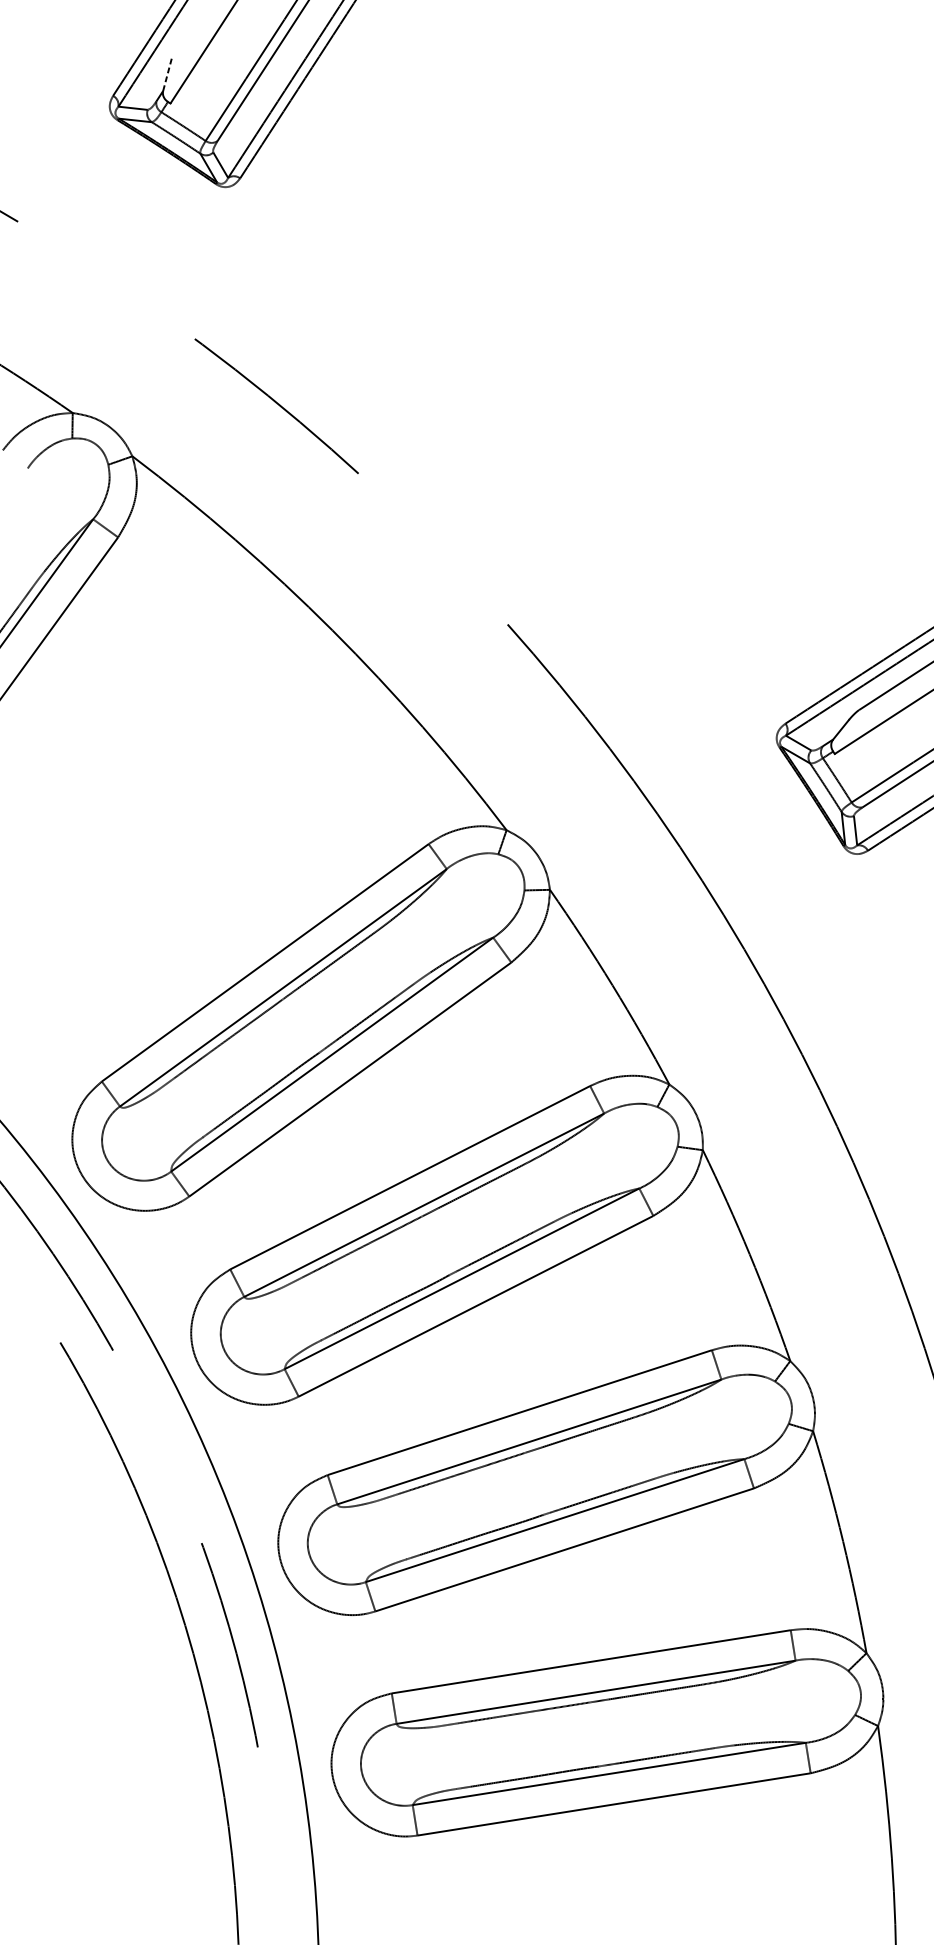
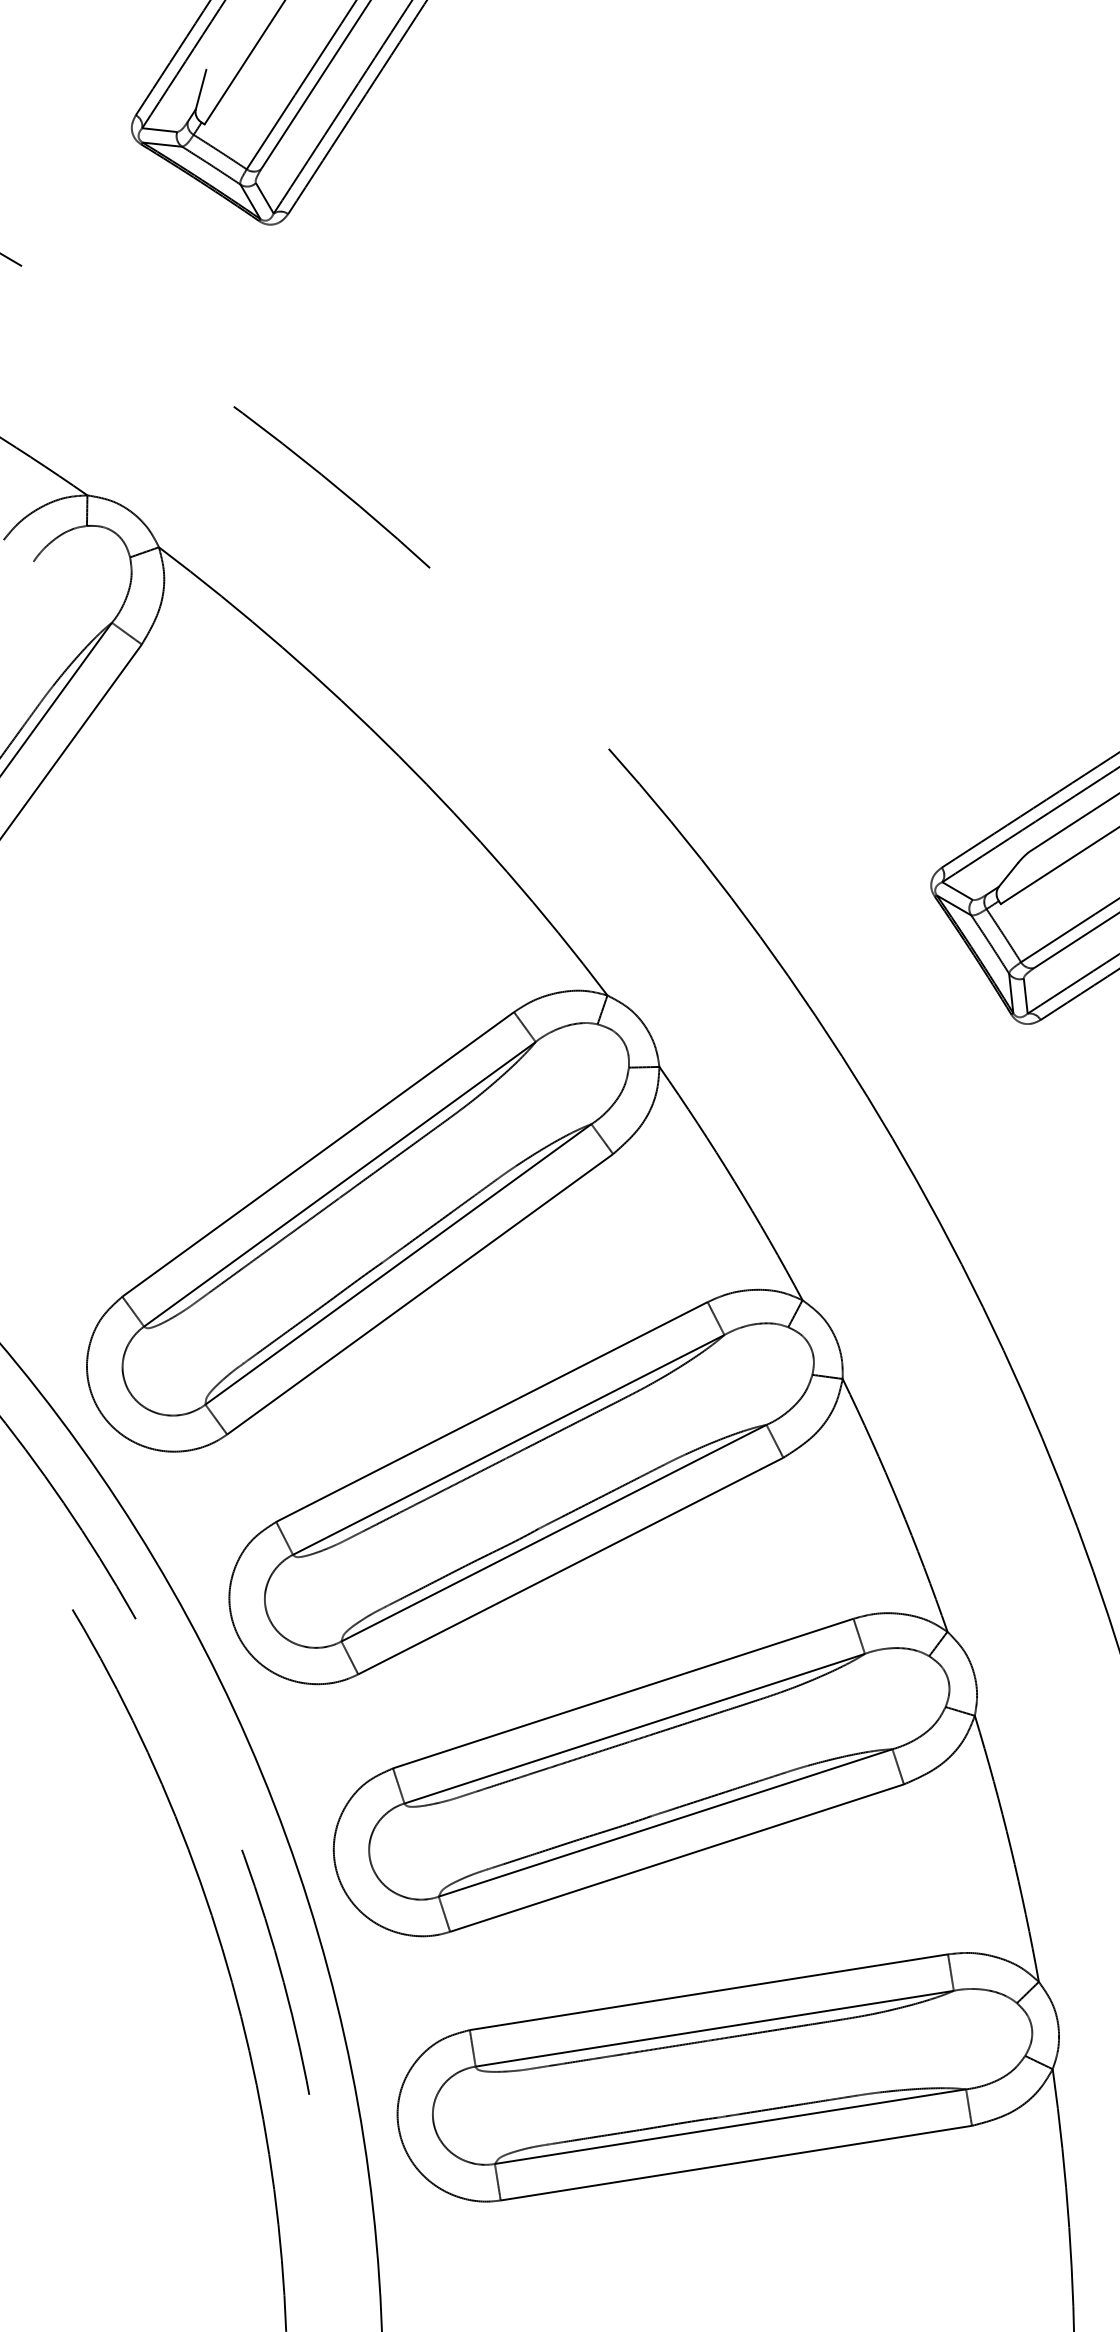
line: (167, 74) -> (201, 89), dashed -> solid

